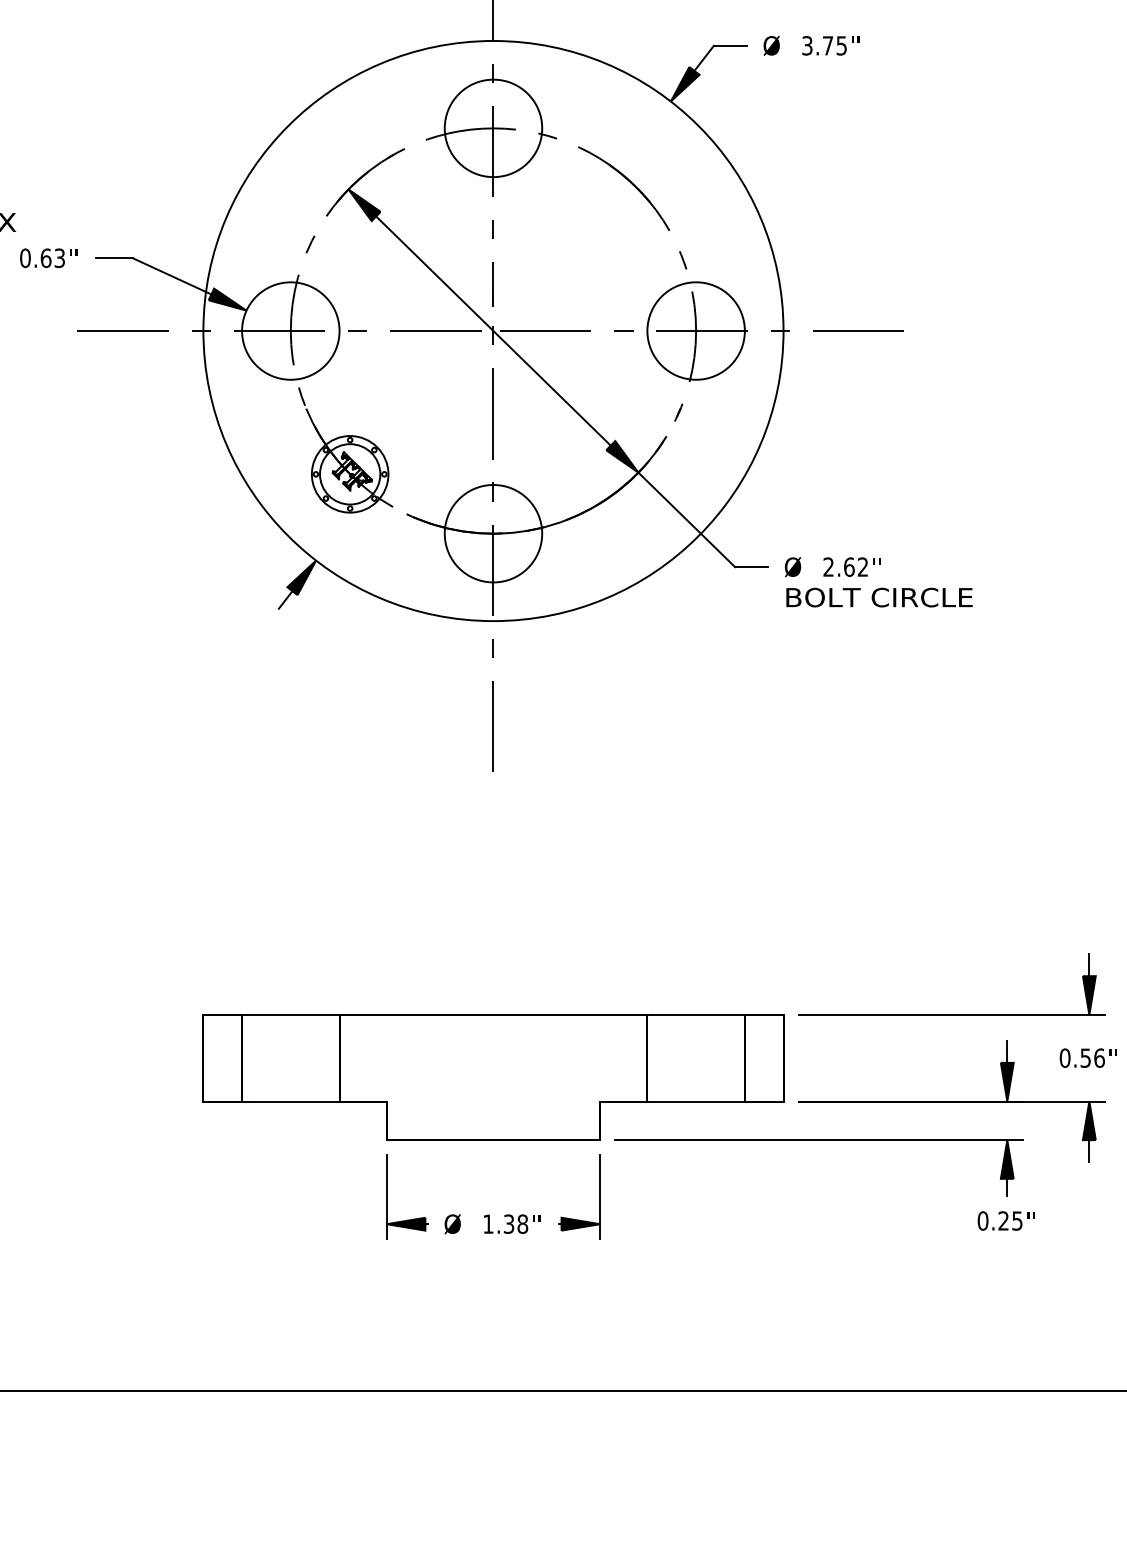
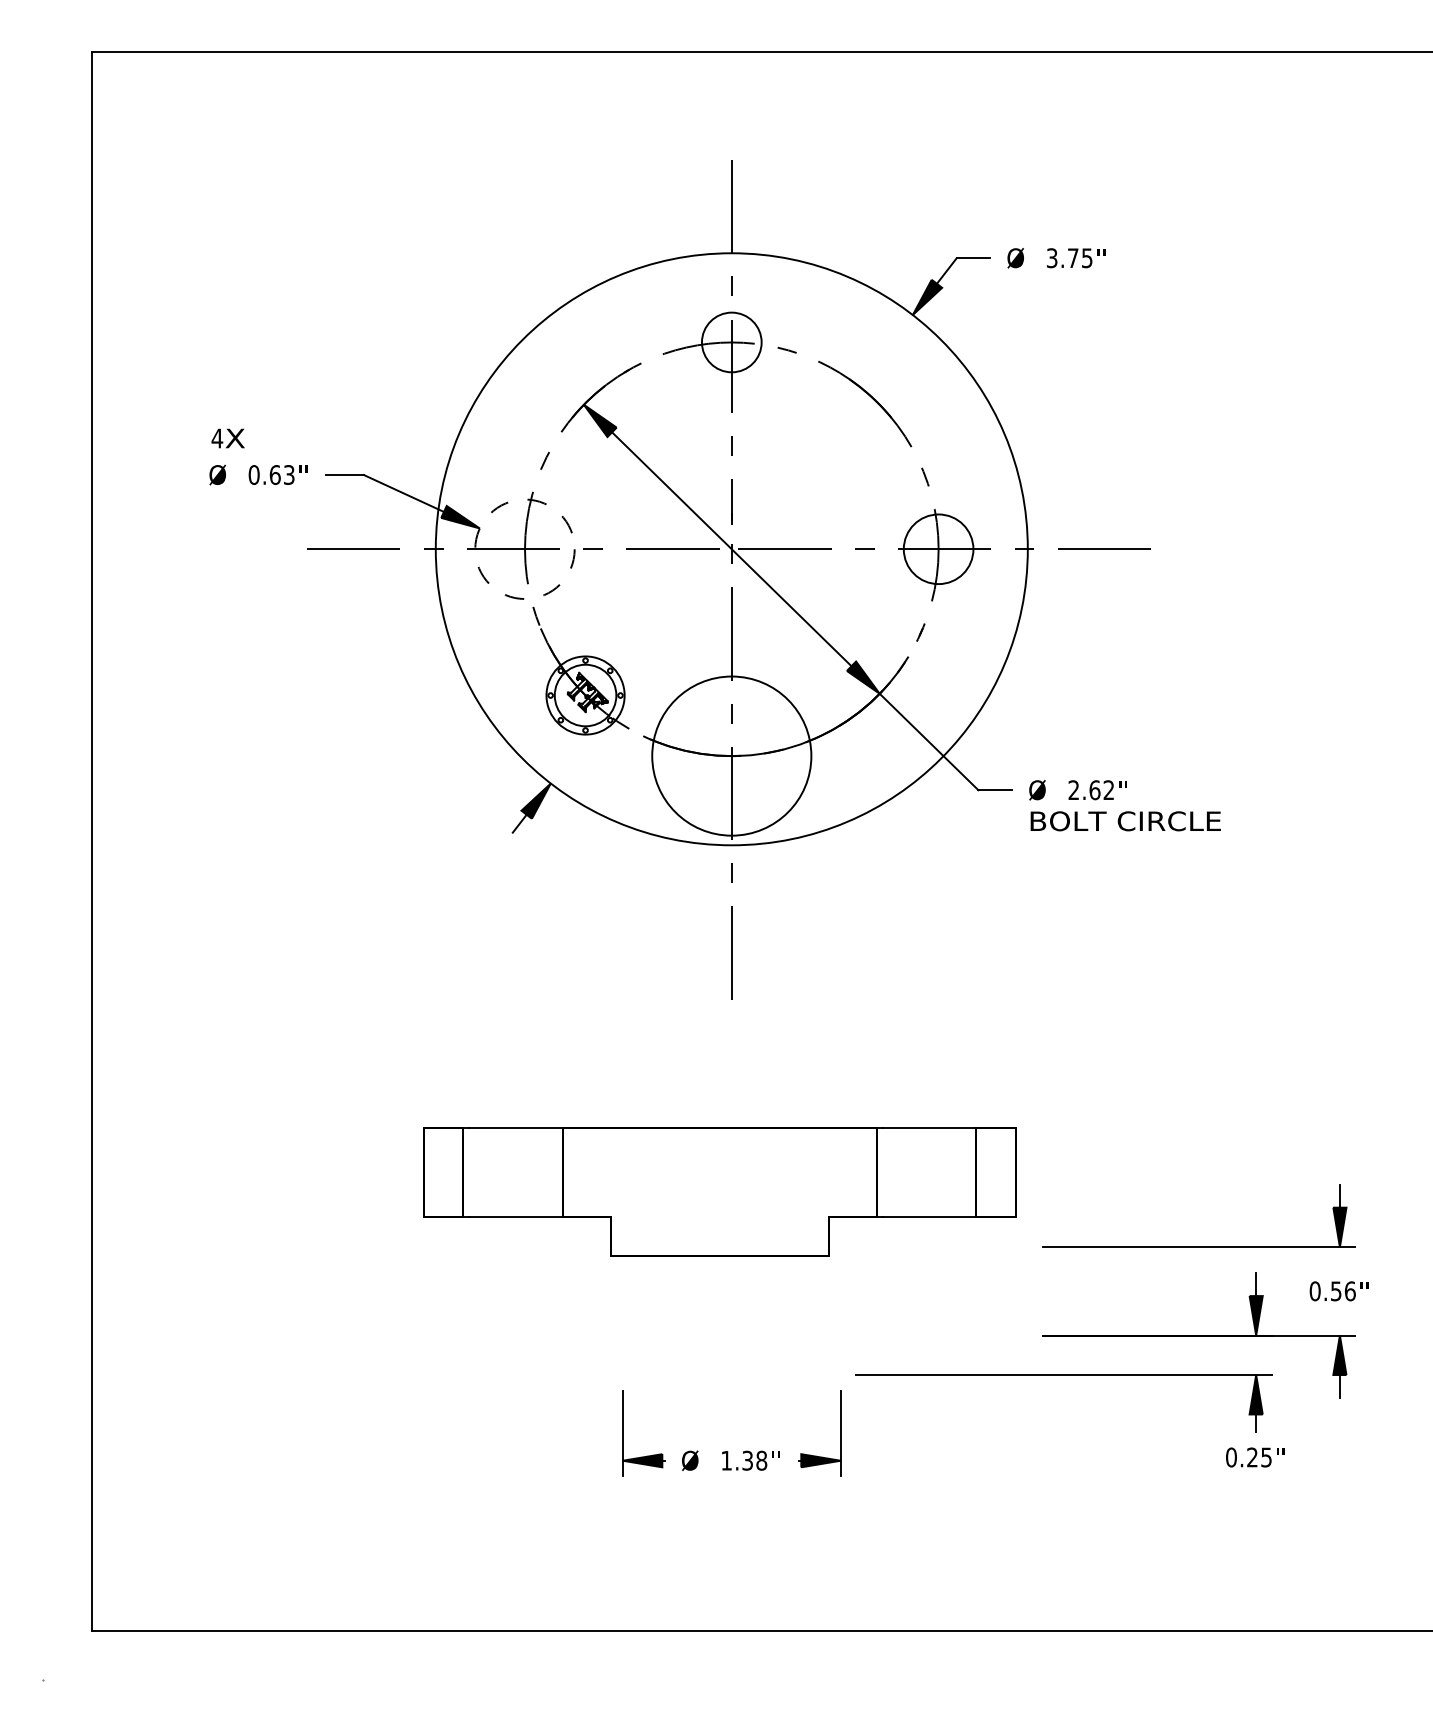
circle: (493, 128) -> (731, 342), size x0.6
circle: (290, 331) -> (524, 549), solid -> dashed
circle: (696, 331) -> (938, 549), size x0.7
circle: (493, 533) -> (731, 755), size x1.6
part: (493, 1076) -> (719, 1191), moved

